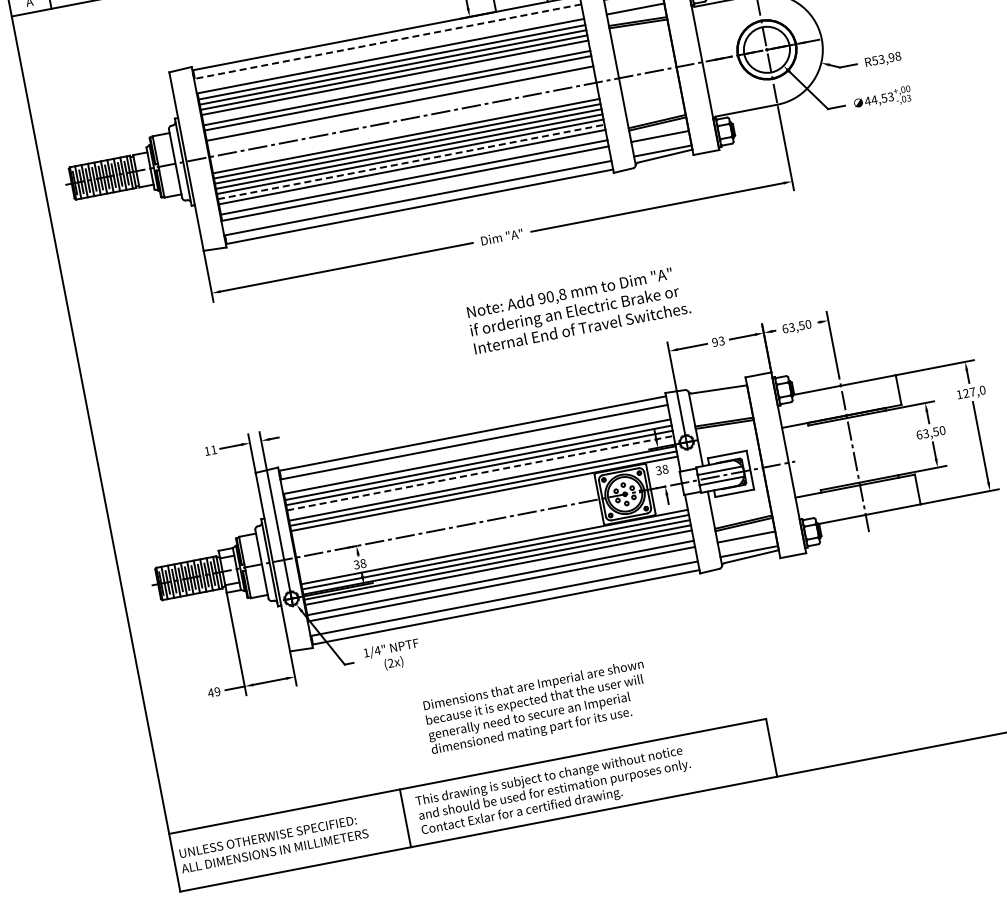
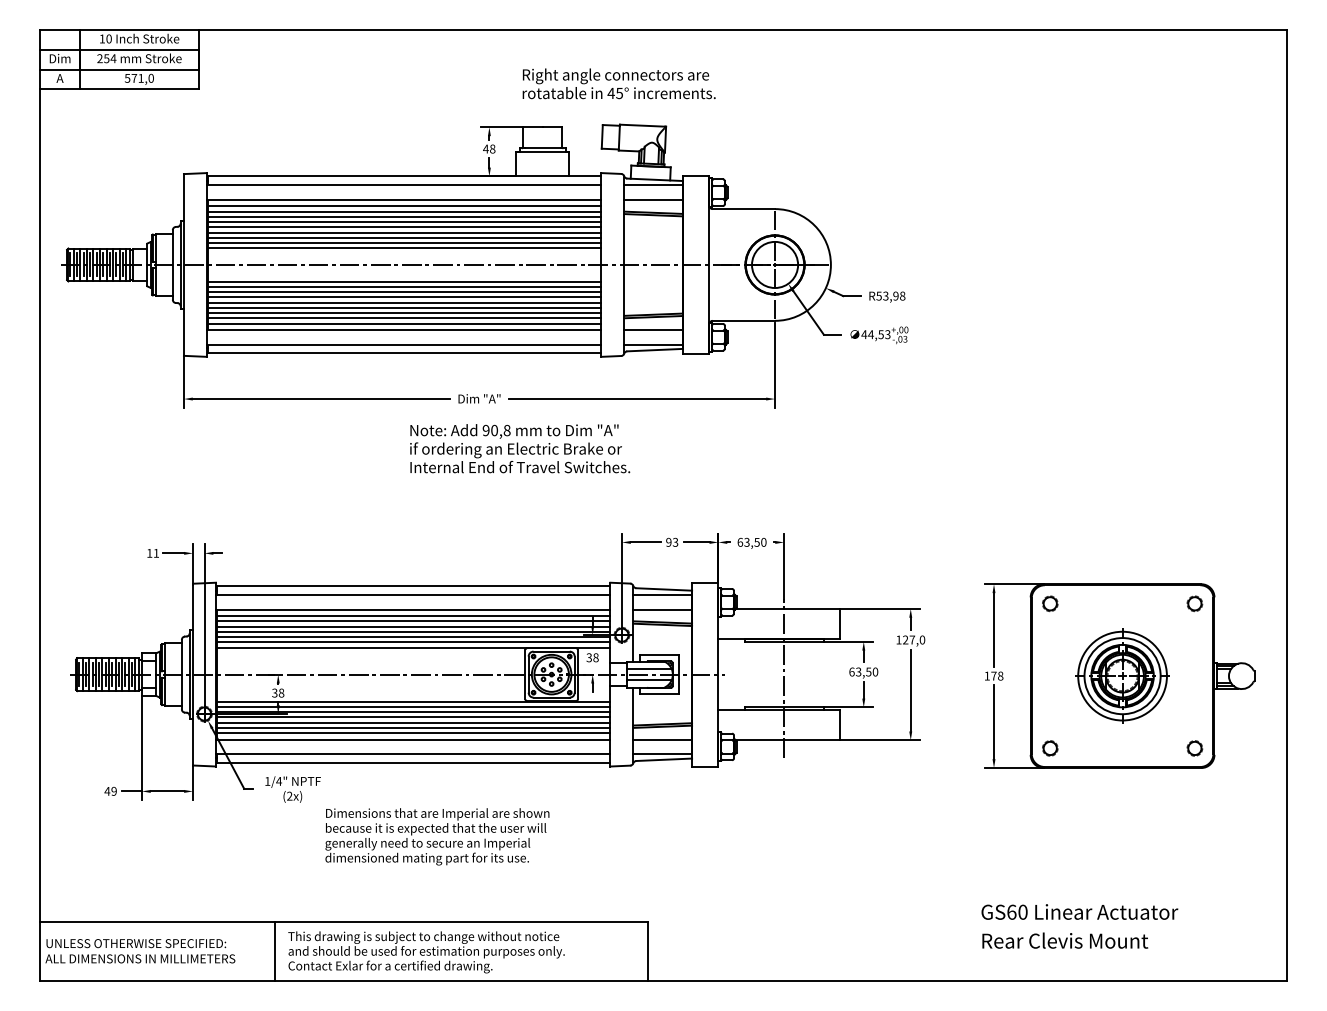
line: (387, 42) -> (403, 185), dashed -> solid
line: (396, 83) -> (404, 227), added
line: (399, 98) -> (404, 243), added
line: (411, 161) -> (404, 307), dashed -> solid
line: (413, 172) -> (404, 318), added
text: (579, 309) -> (520, 448), moved
line: (718, 394) -> (662, 594), added
line: (721, 409) -> (662, 609), added
line: (480, 473) -> (413, 626), dashed -> solid
line: (481, 478) -> (413, 631), added
line: (499, 573) -> (413, 728), added
text: (537, 707) -> (437, 836), moved

